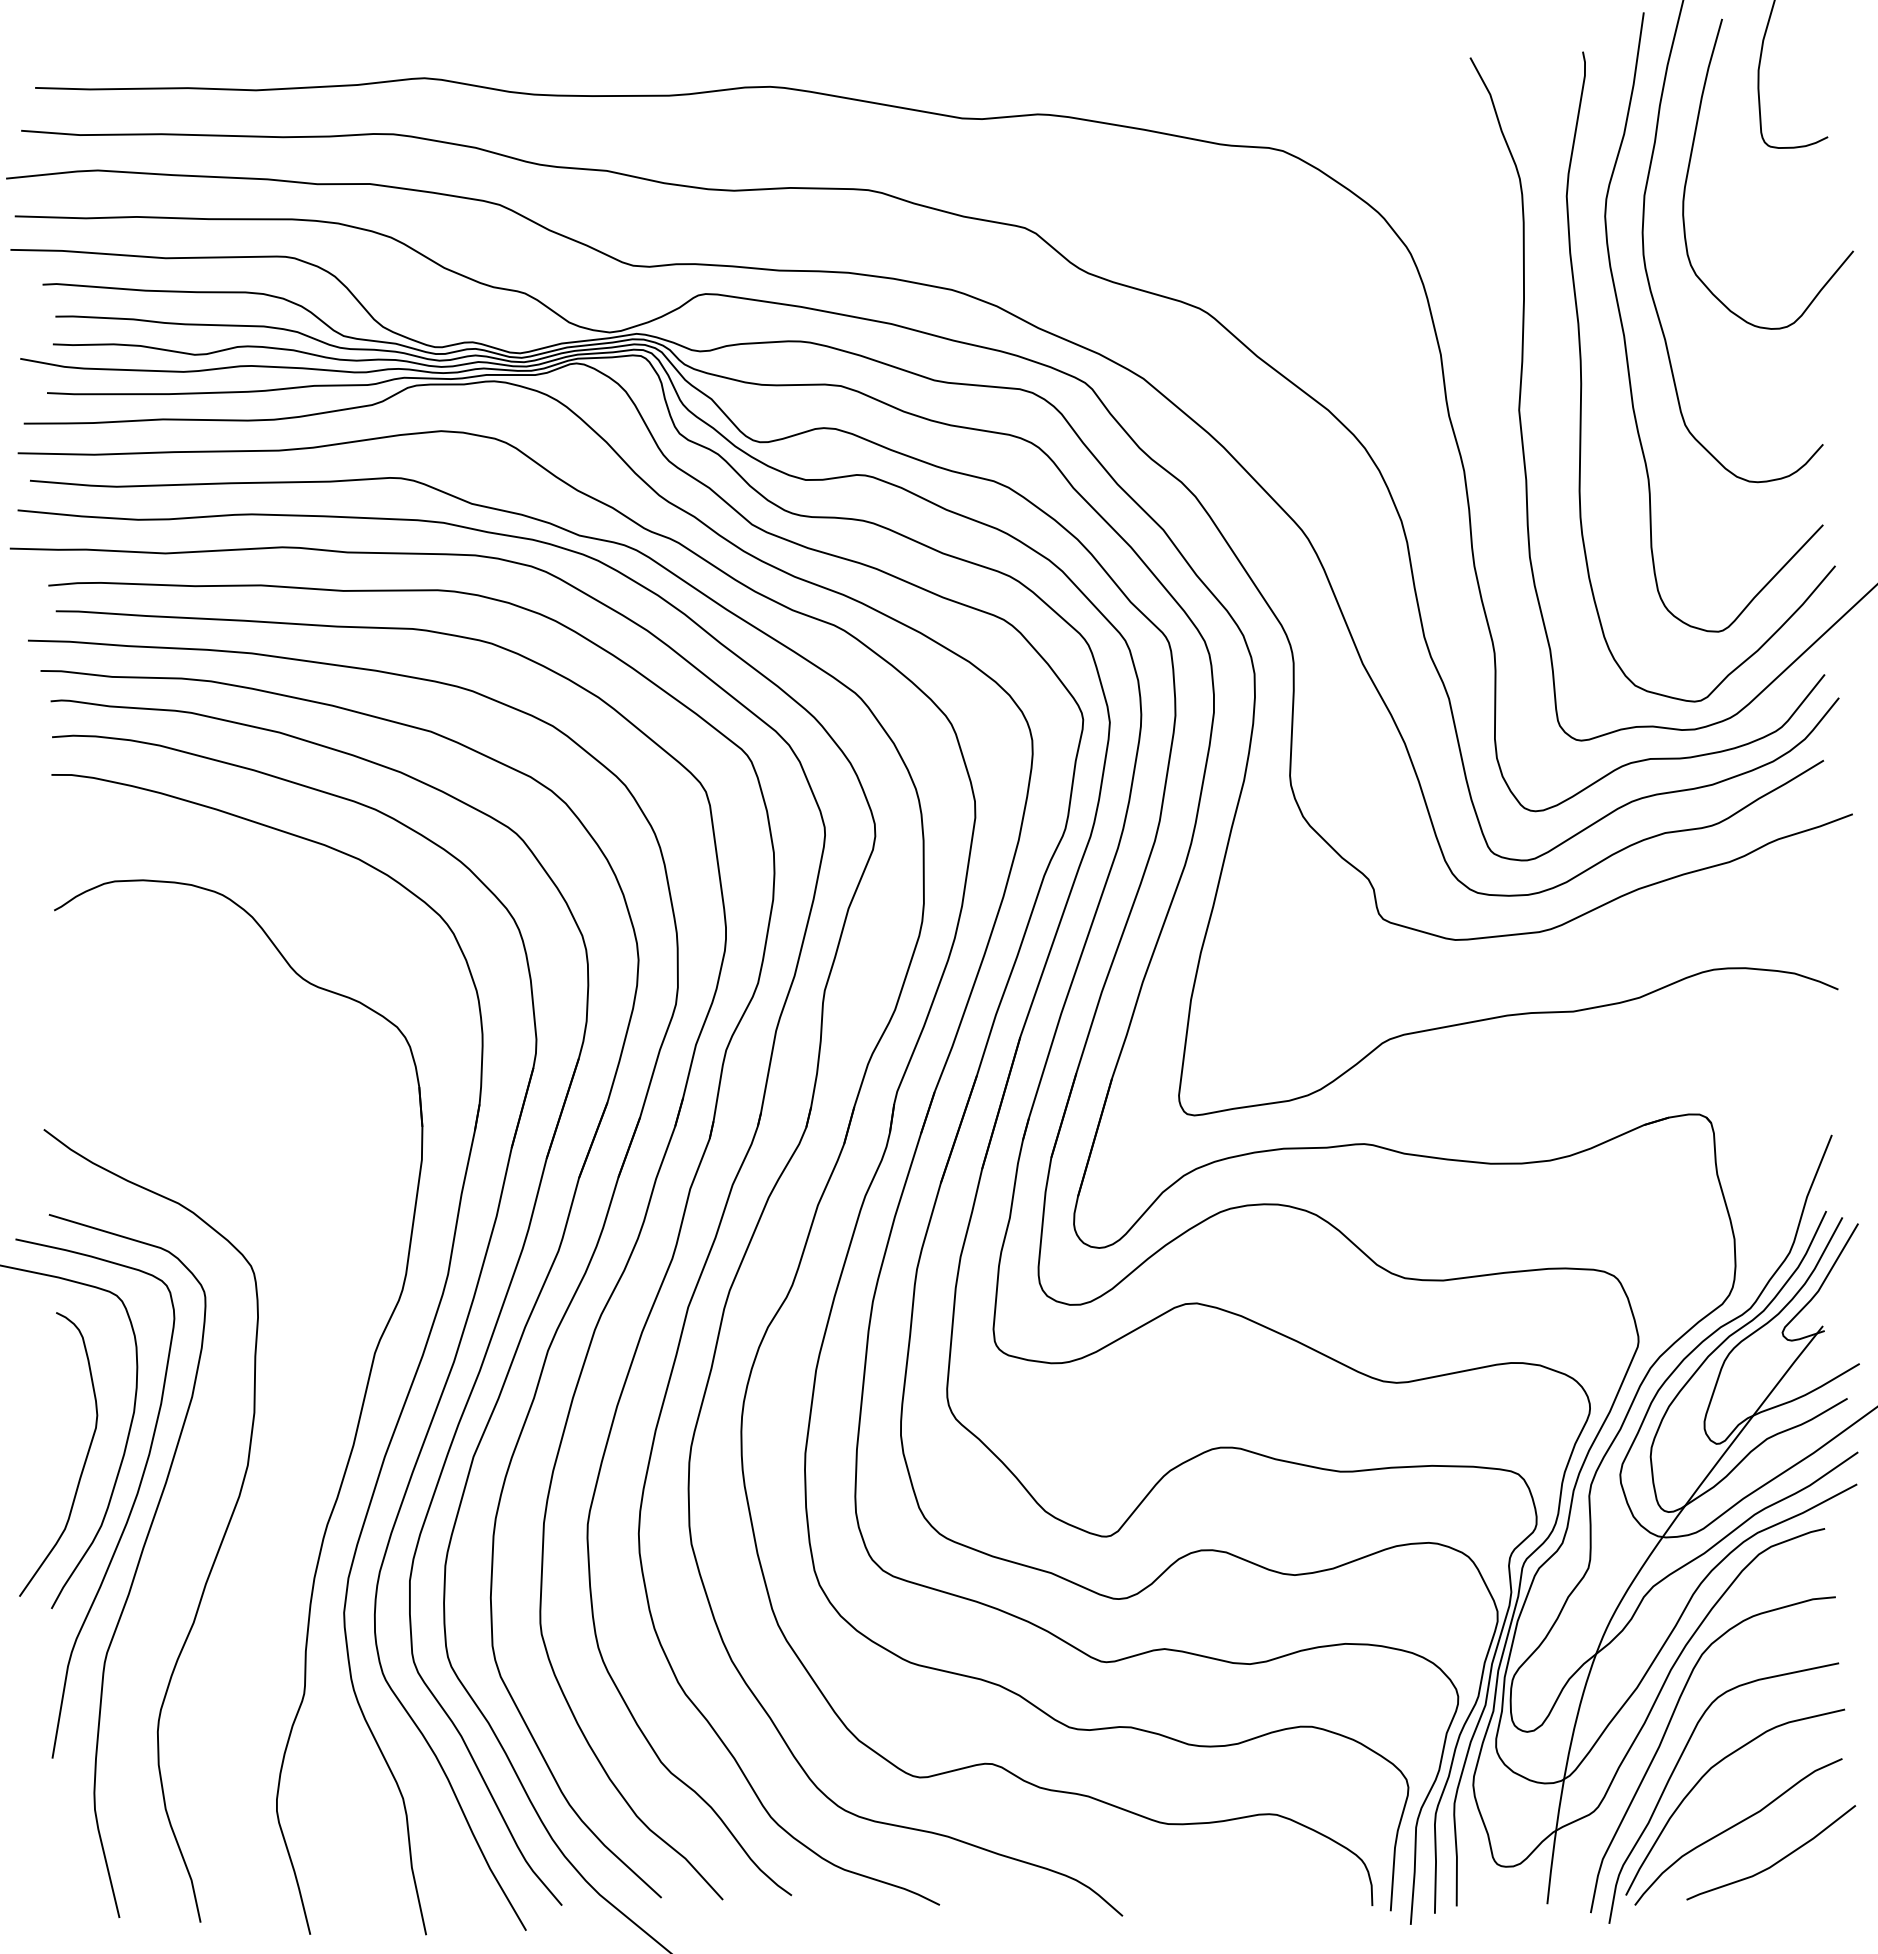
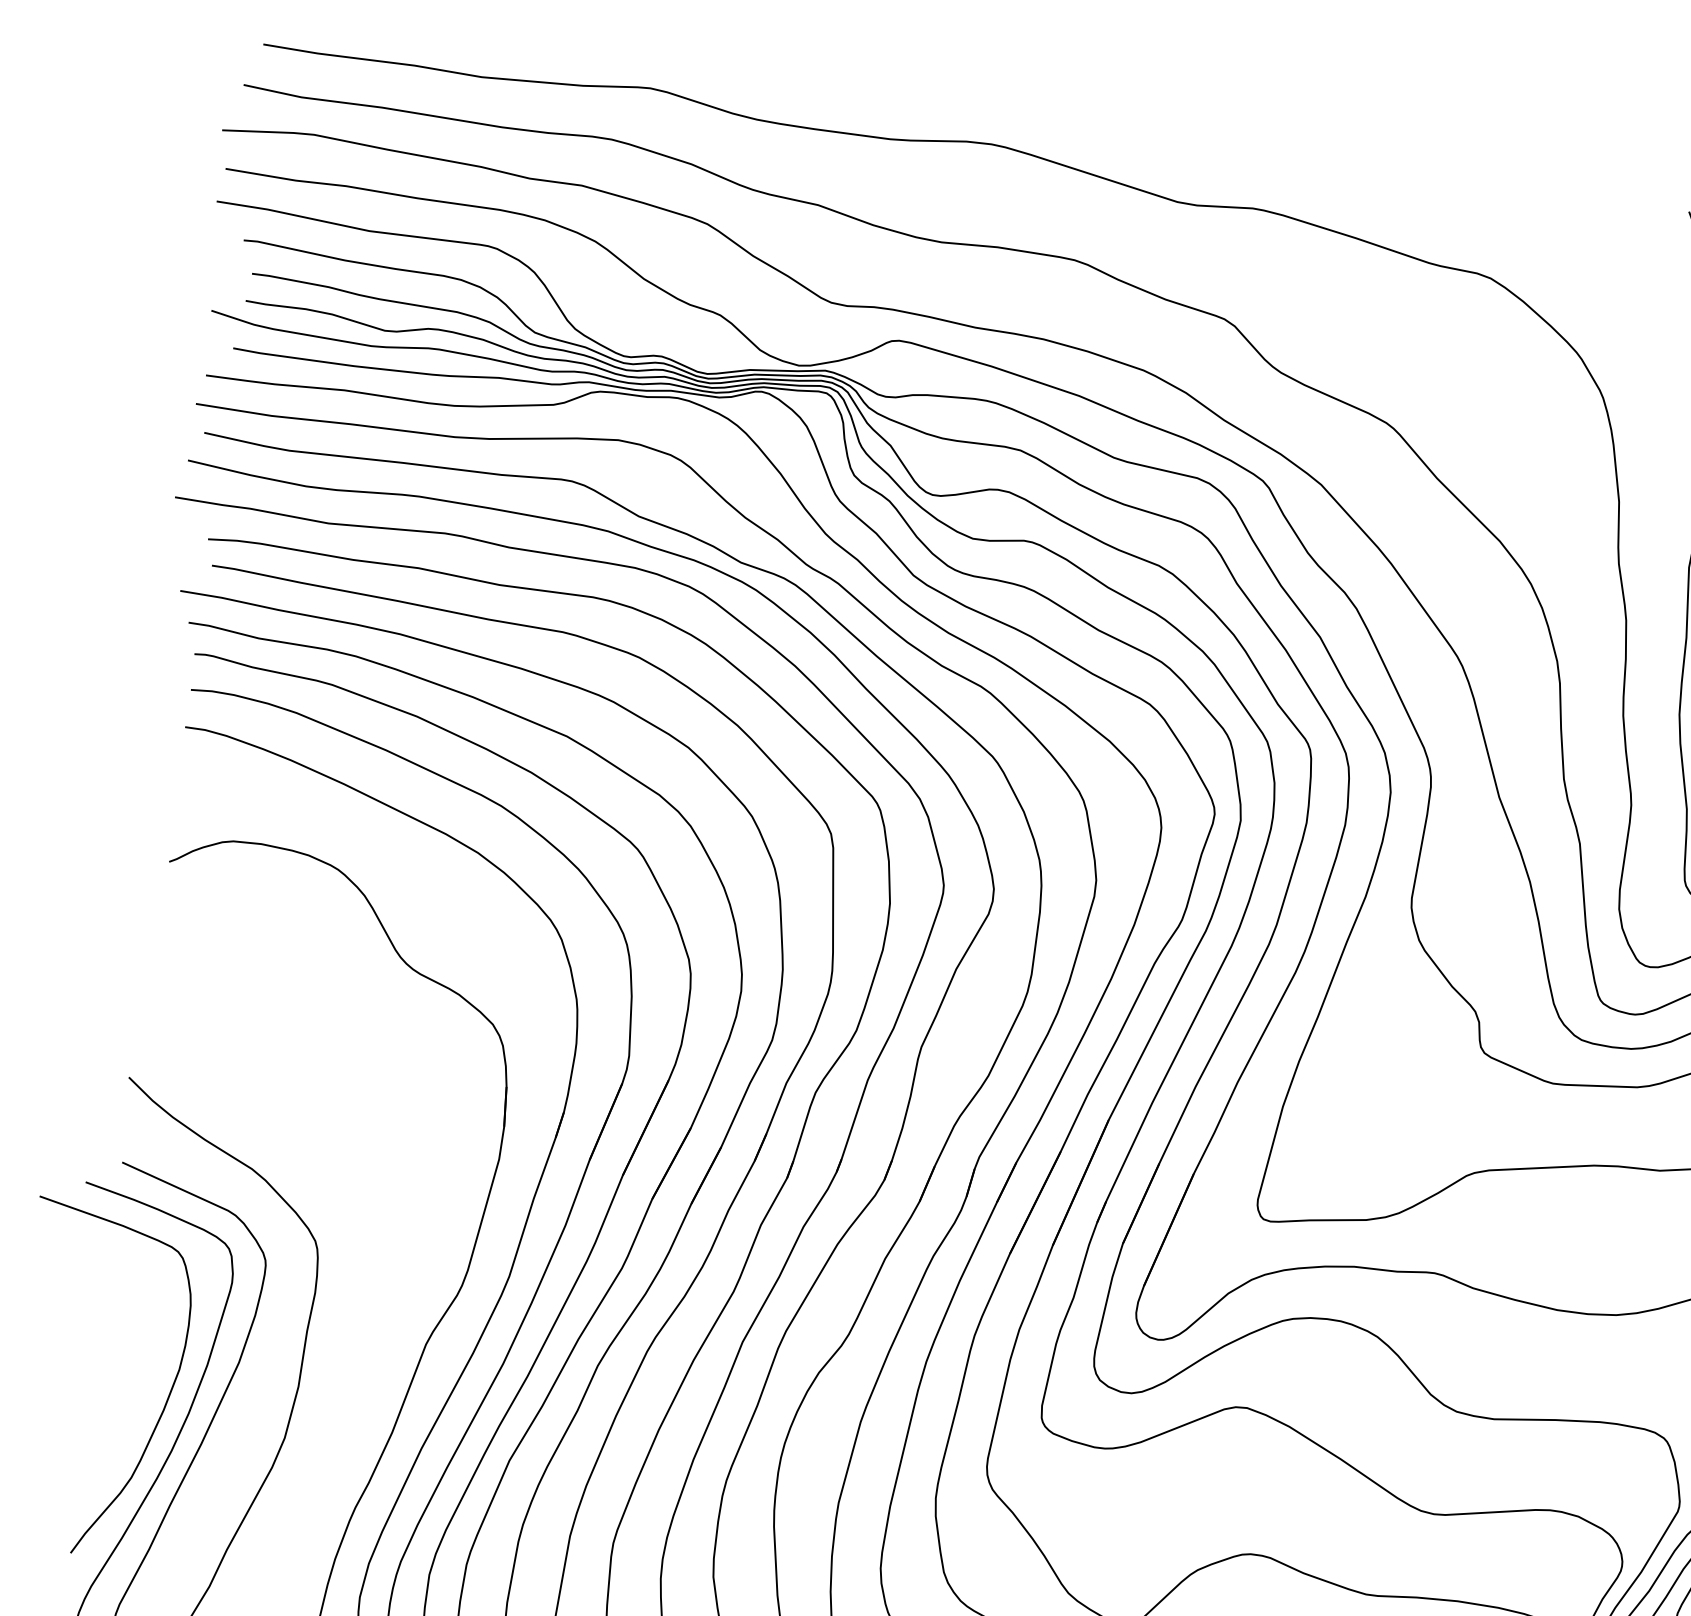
curve: (84, 1460) -> (123, 1410), removed

